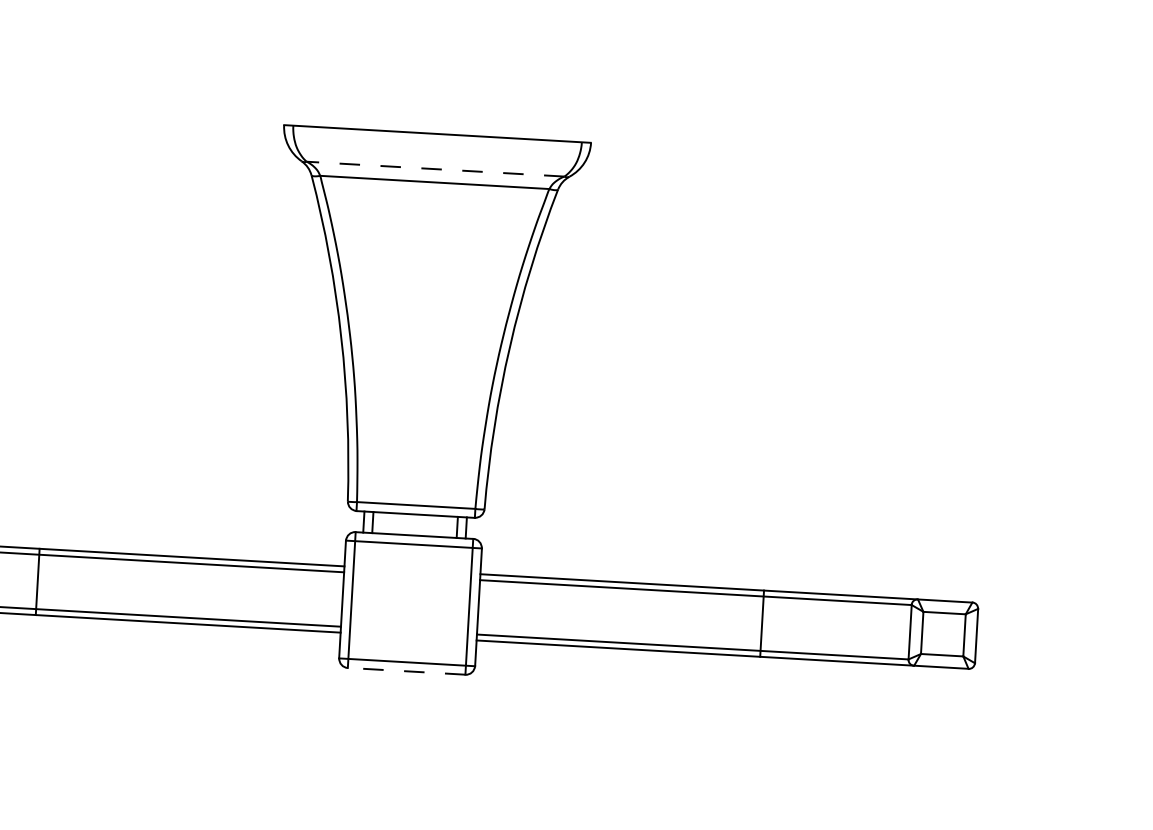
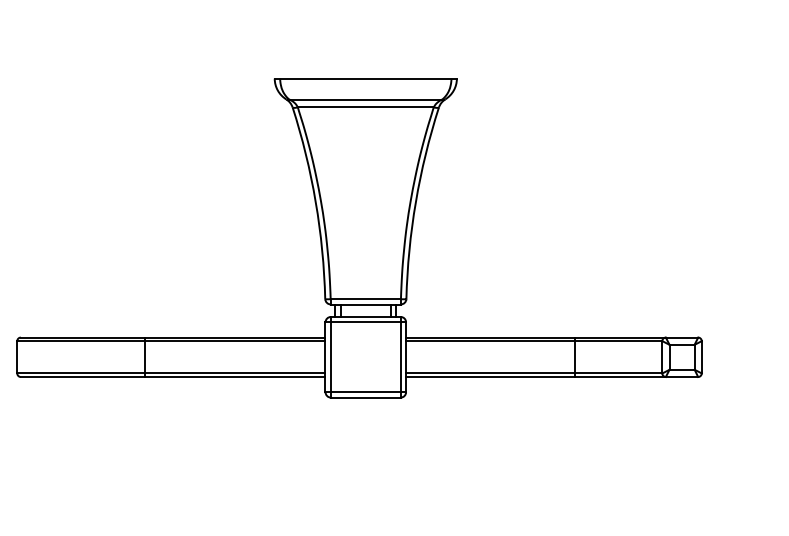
line: (435, 169) -> (365, 99), dashed -> solid
line: (406, 671) -> (365, 397), dashed -> solid

